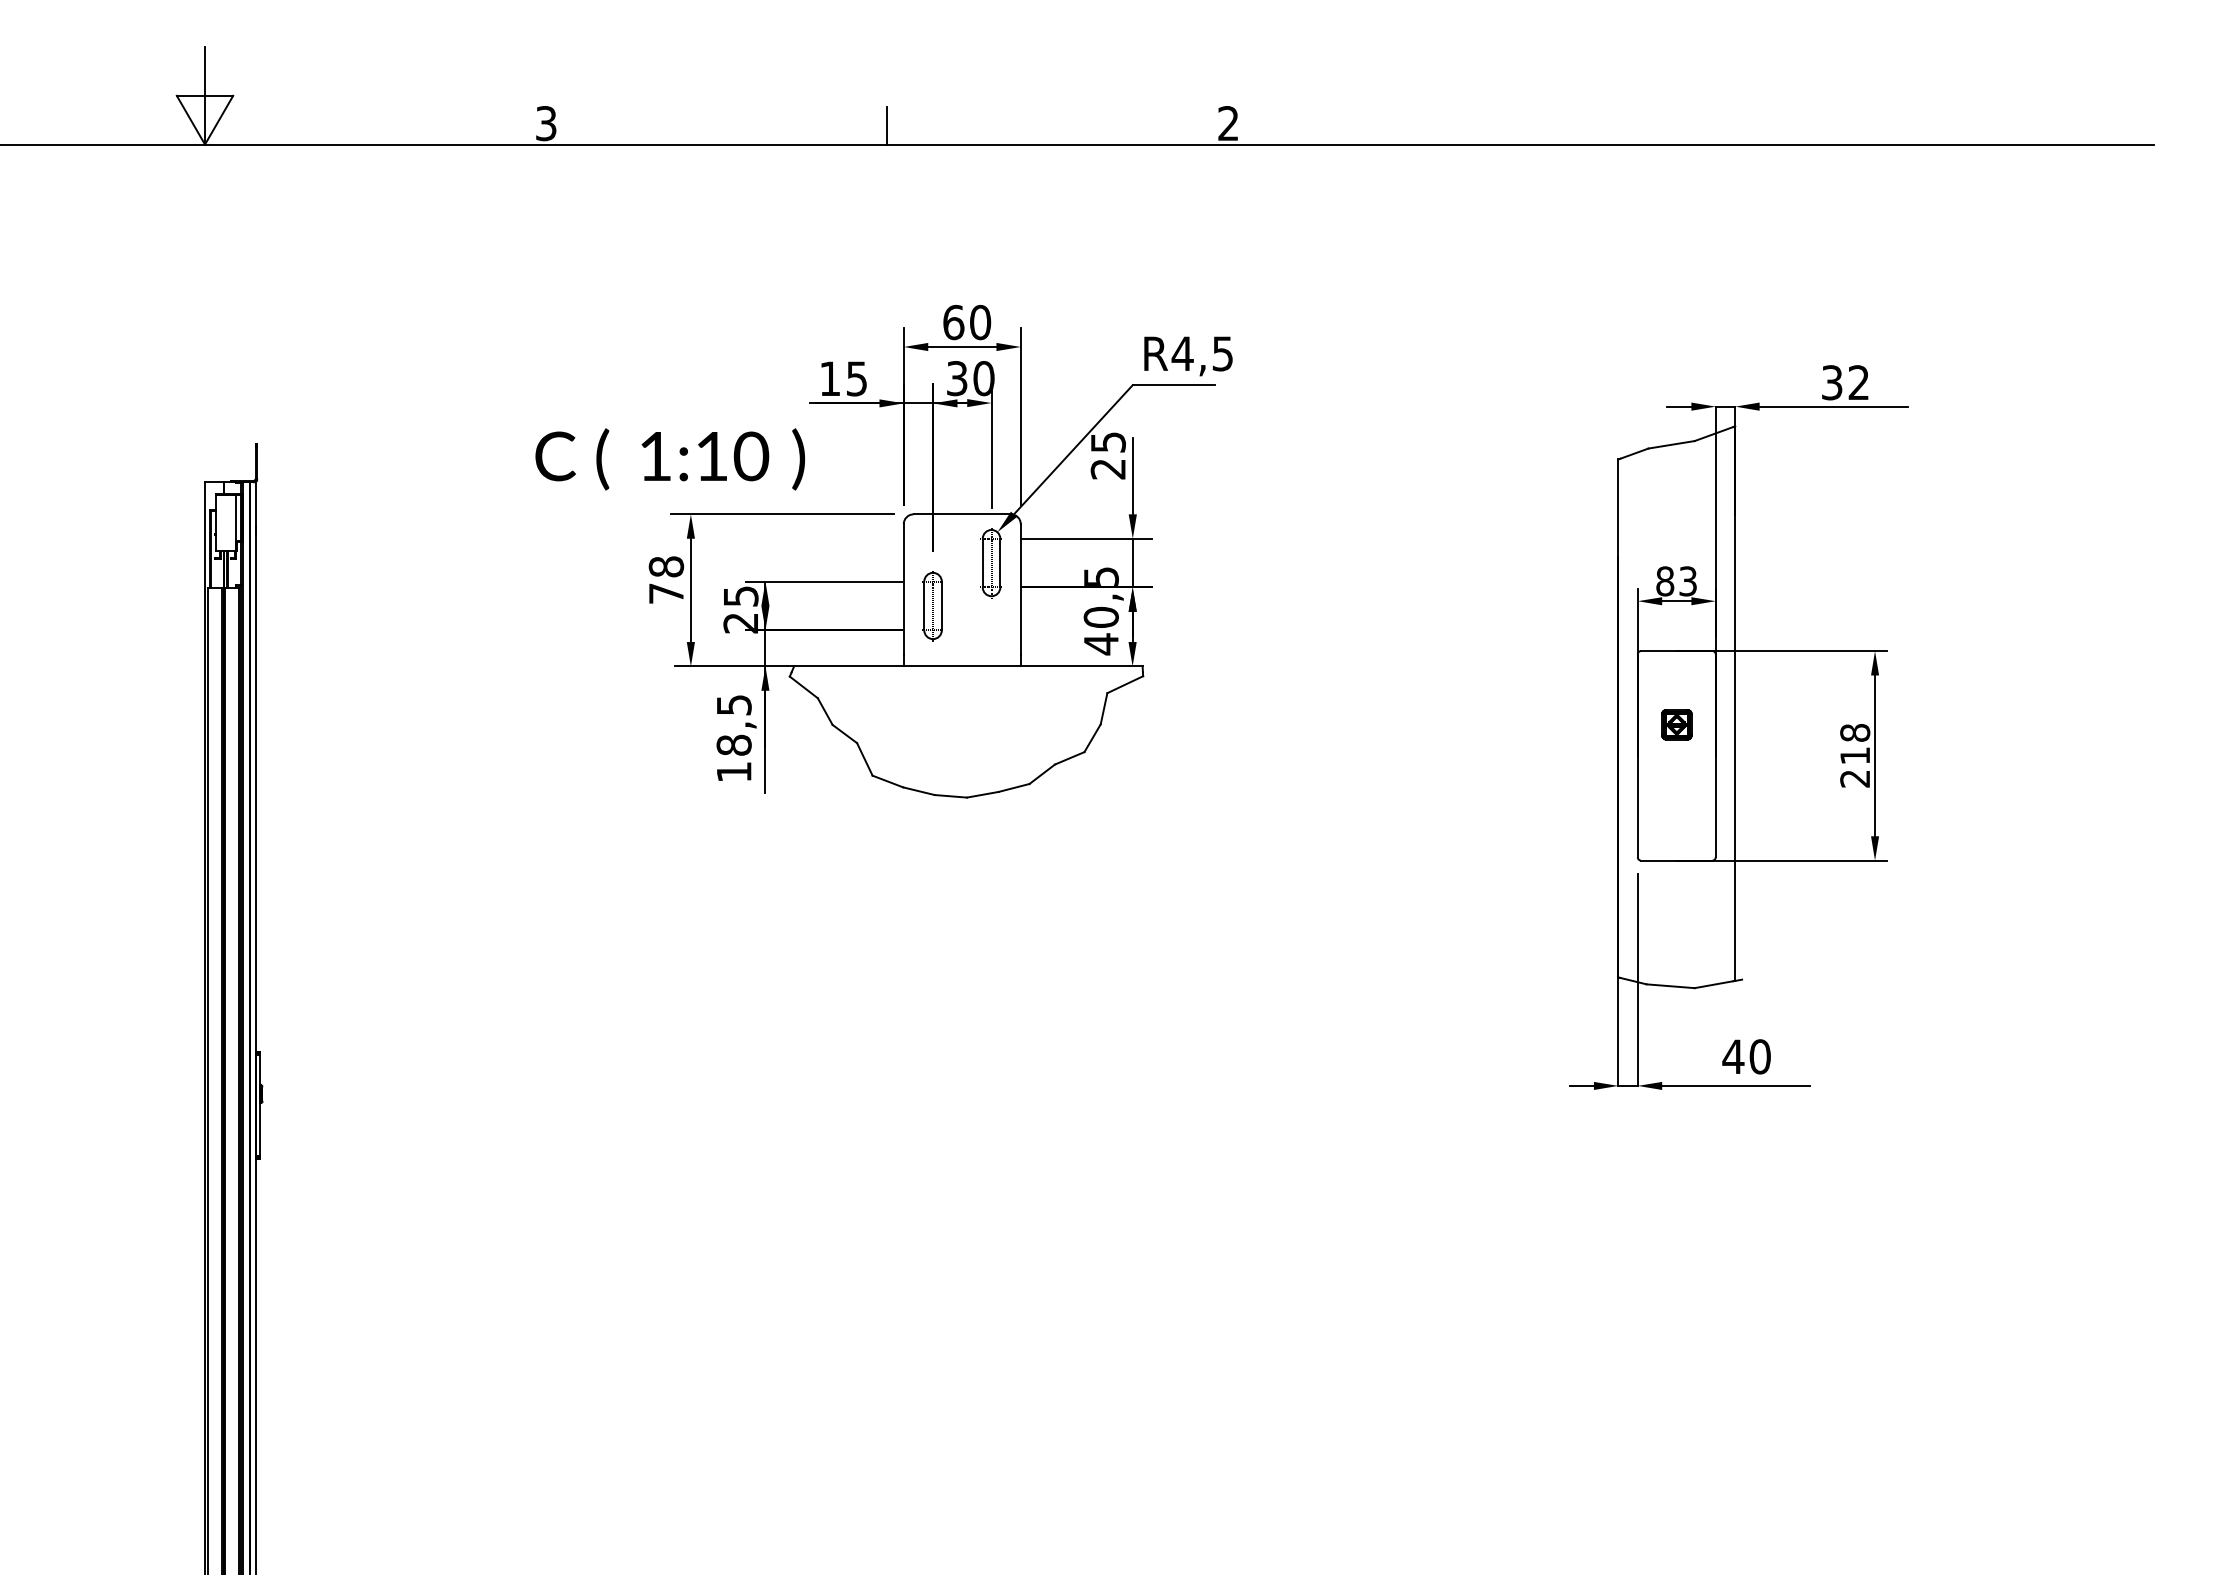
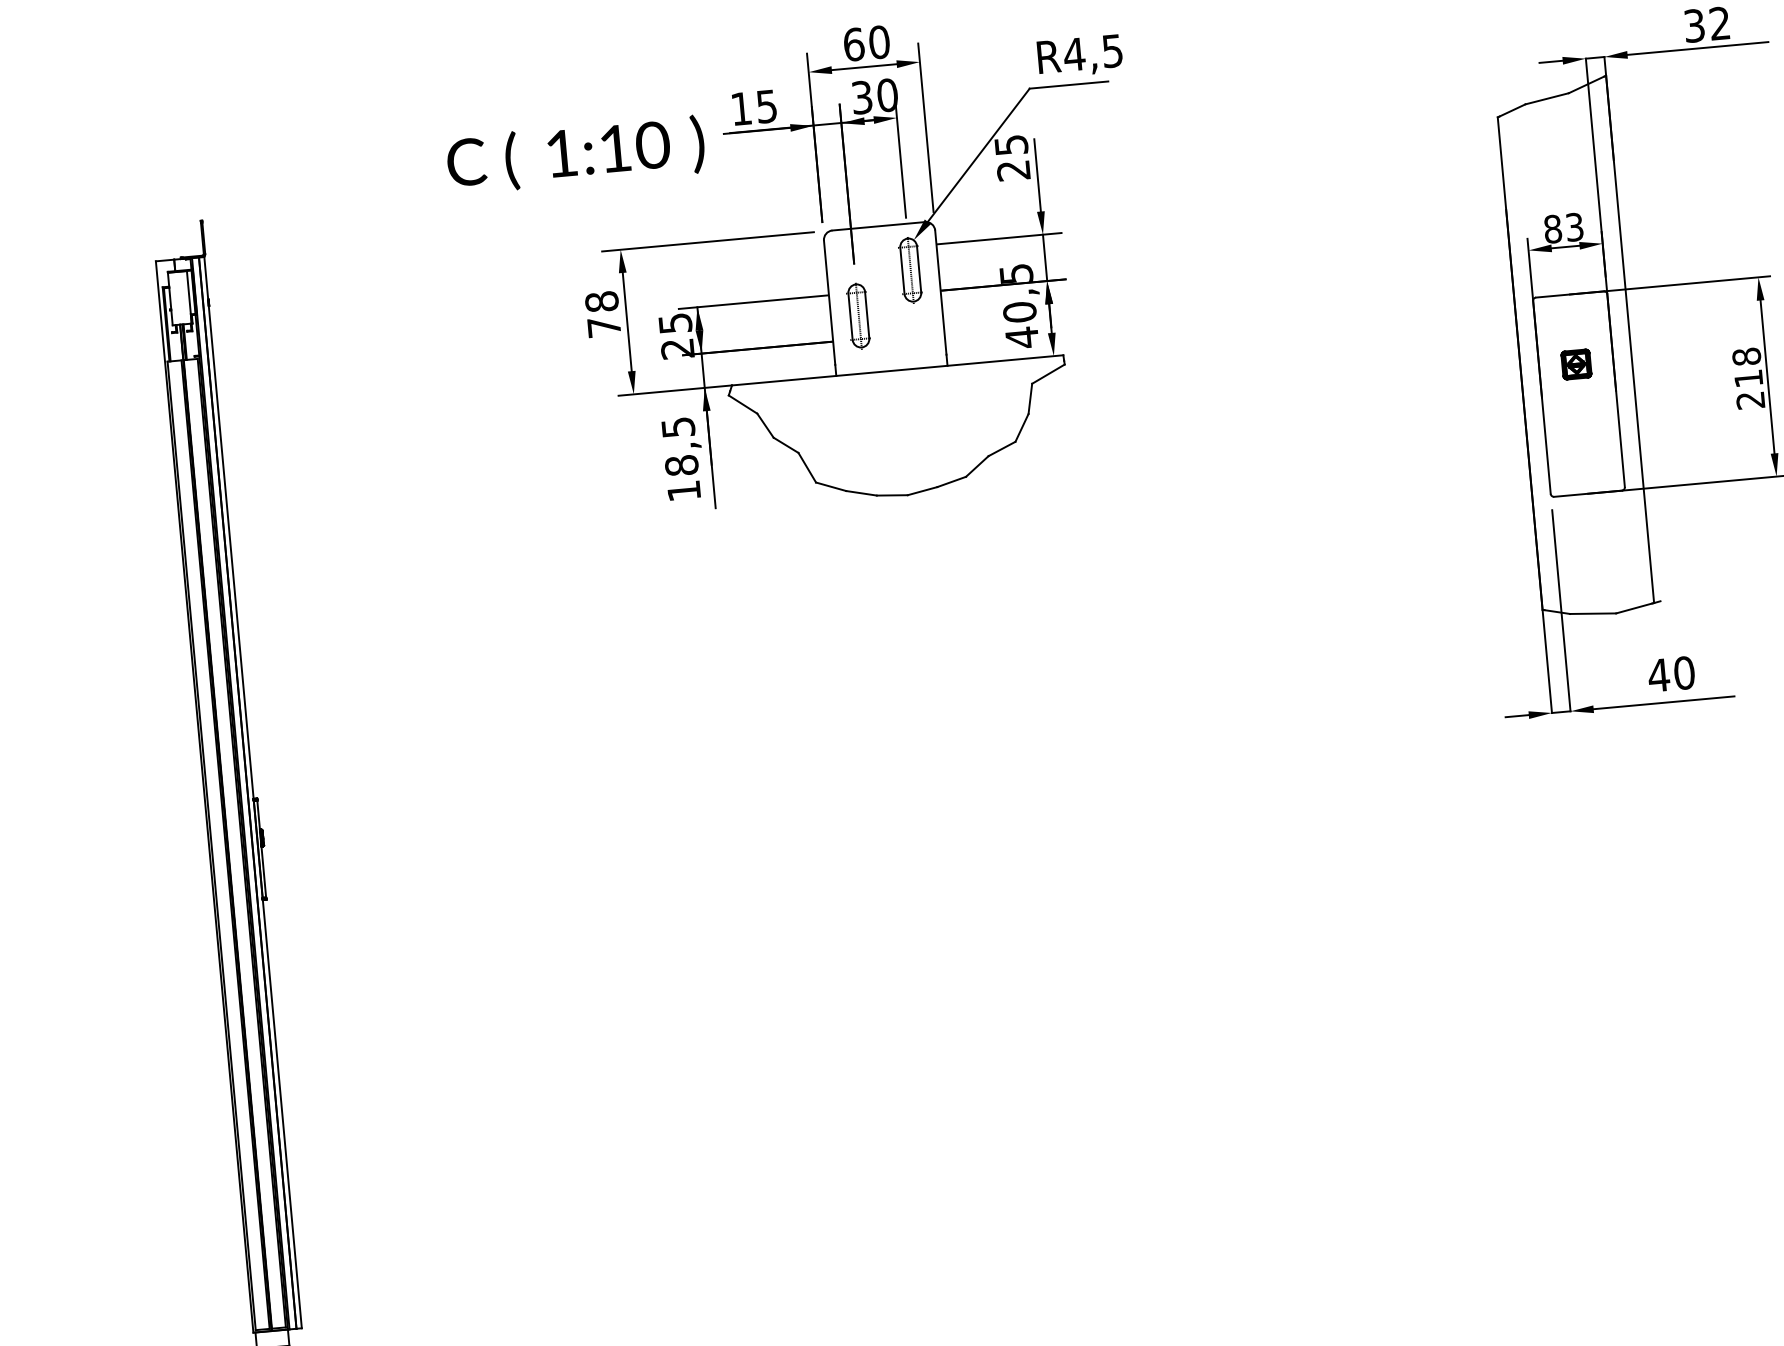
text: (670, 459) -> (576, 155), moved

